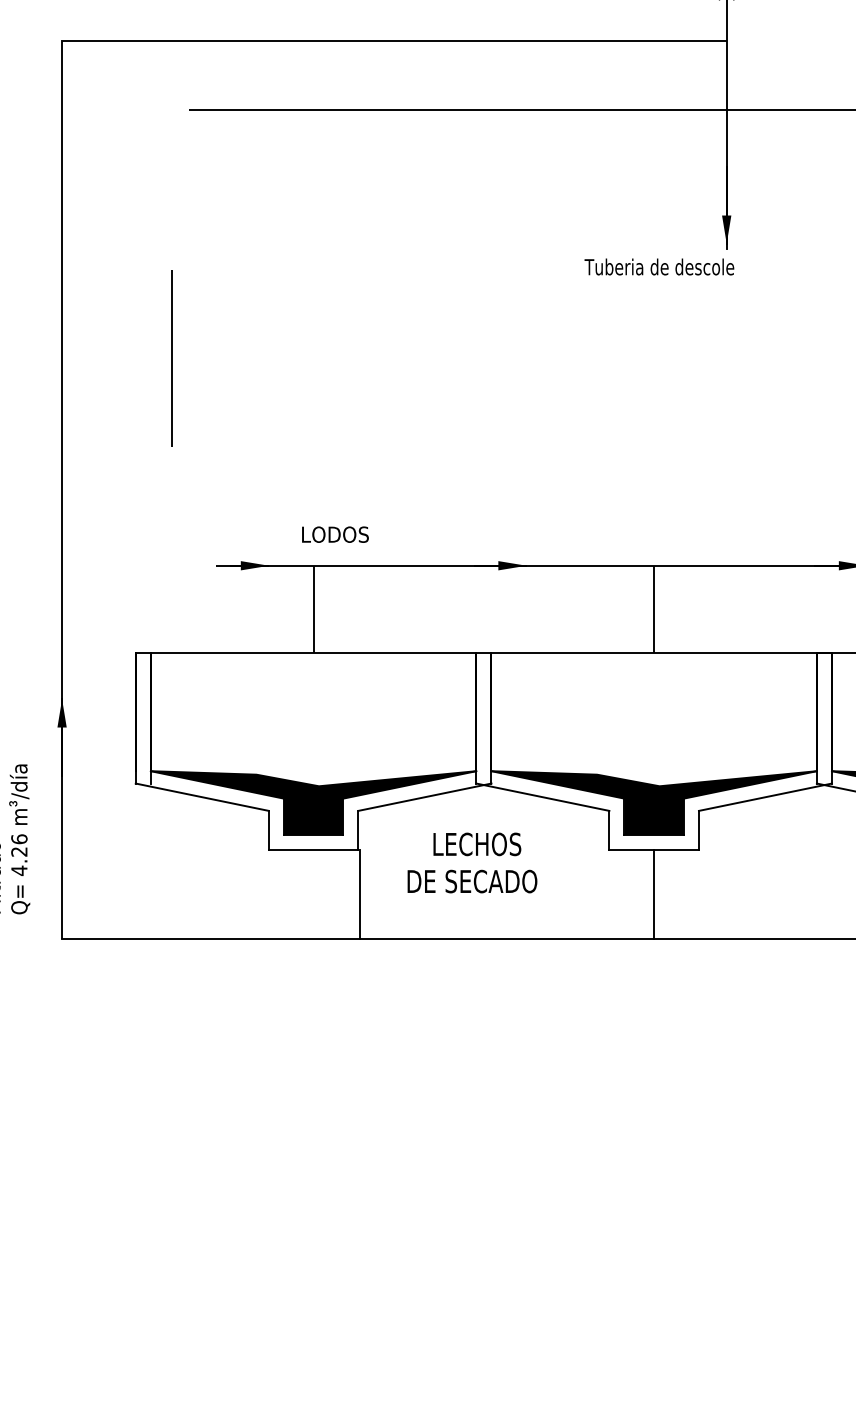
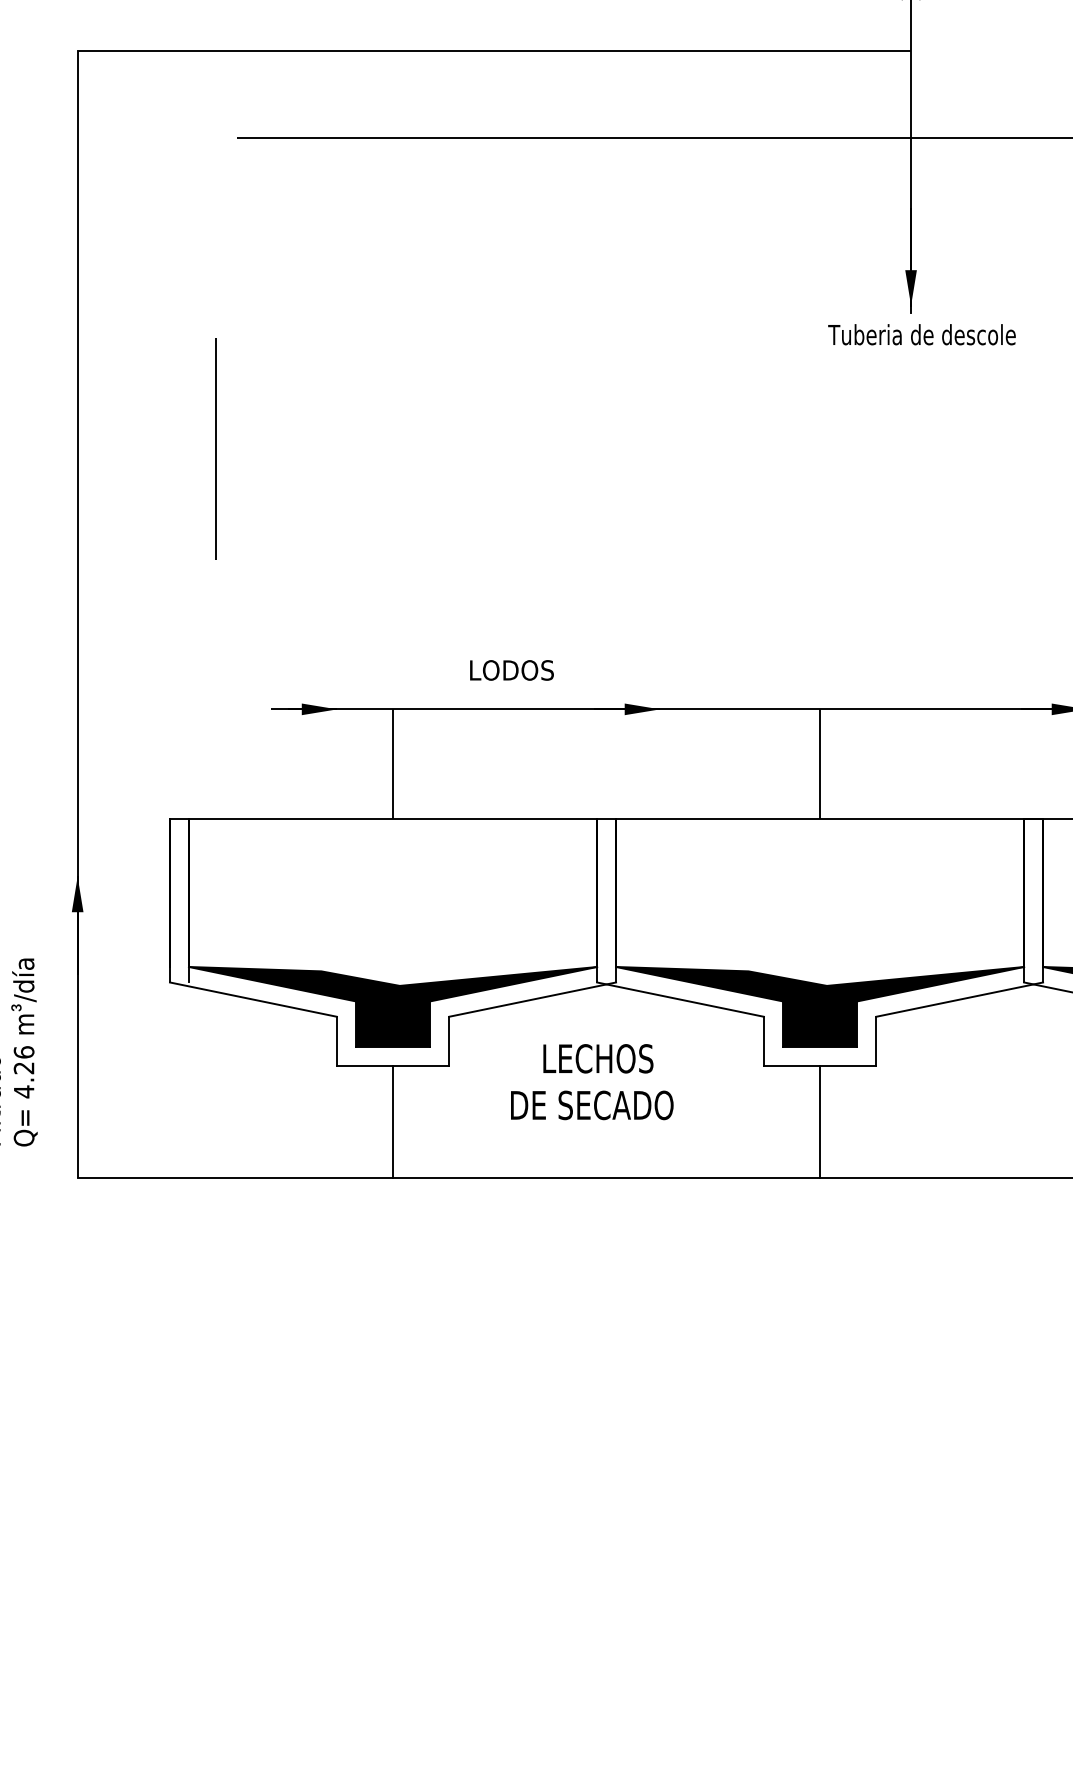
text: (659, 266) -> (922, 334), moved
text: (335, 534) -> (512, 670), moved
line: (359, 894) -> (392, 1121), moved

